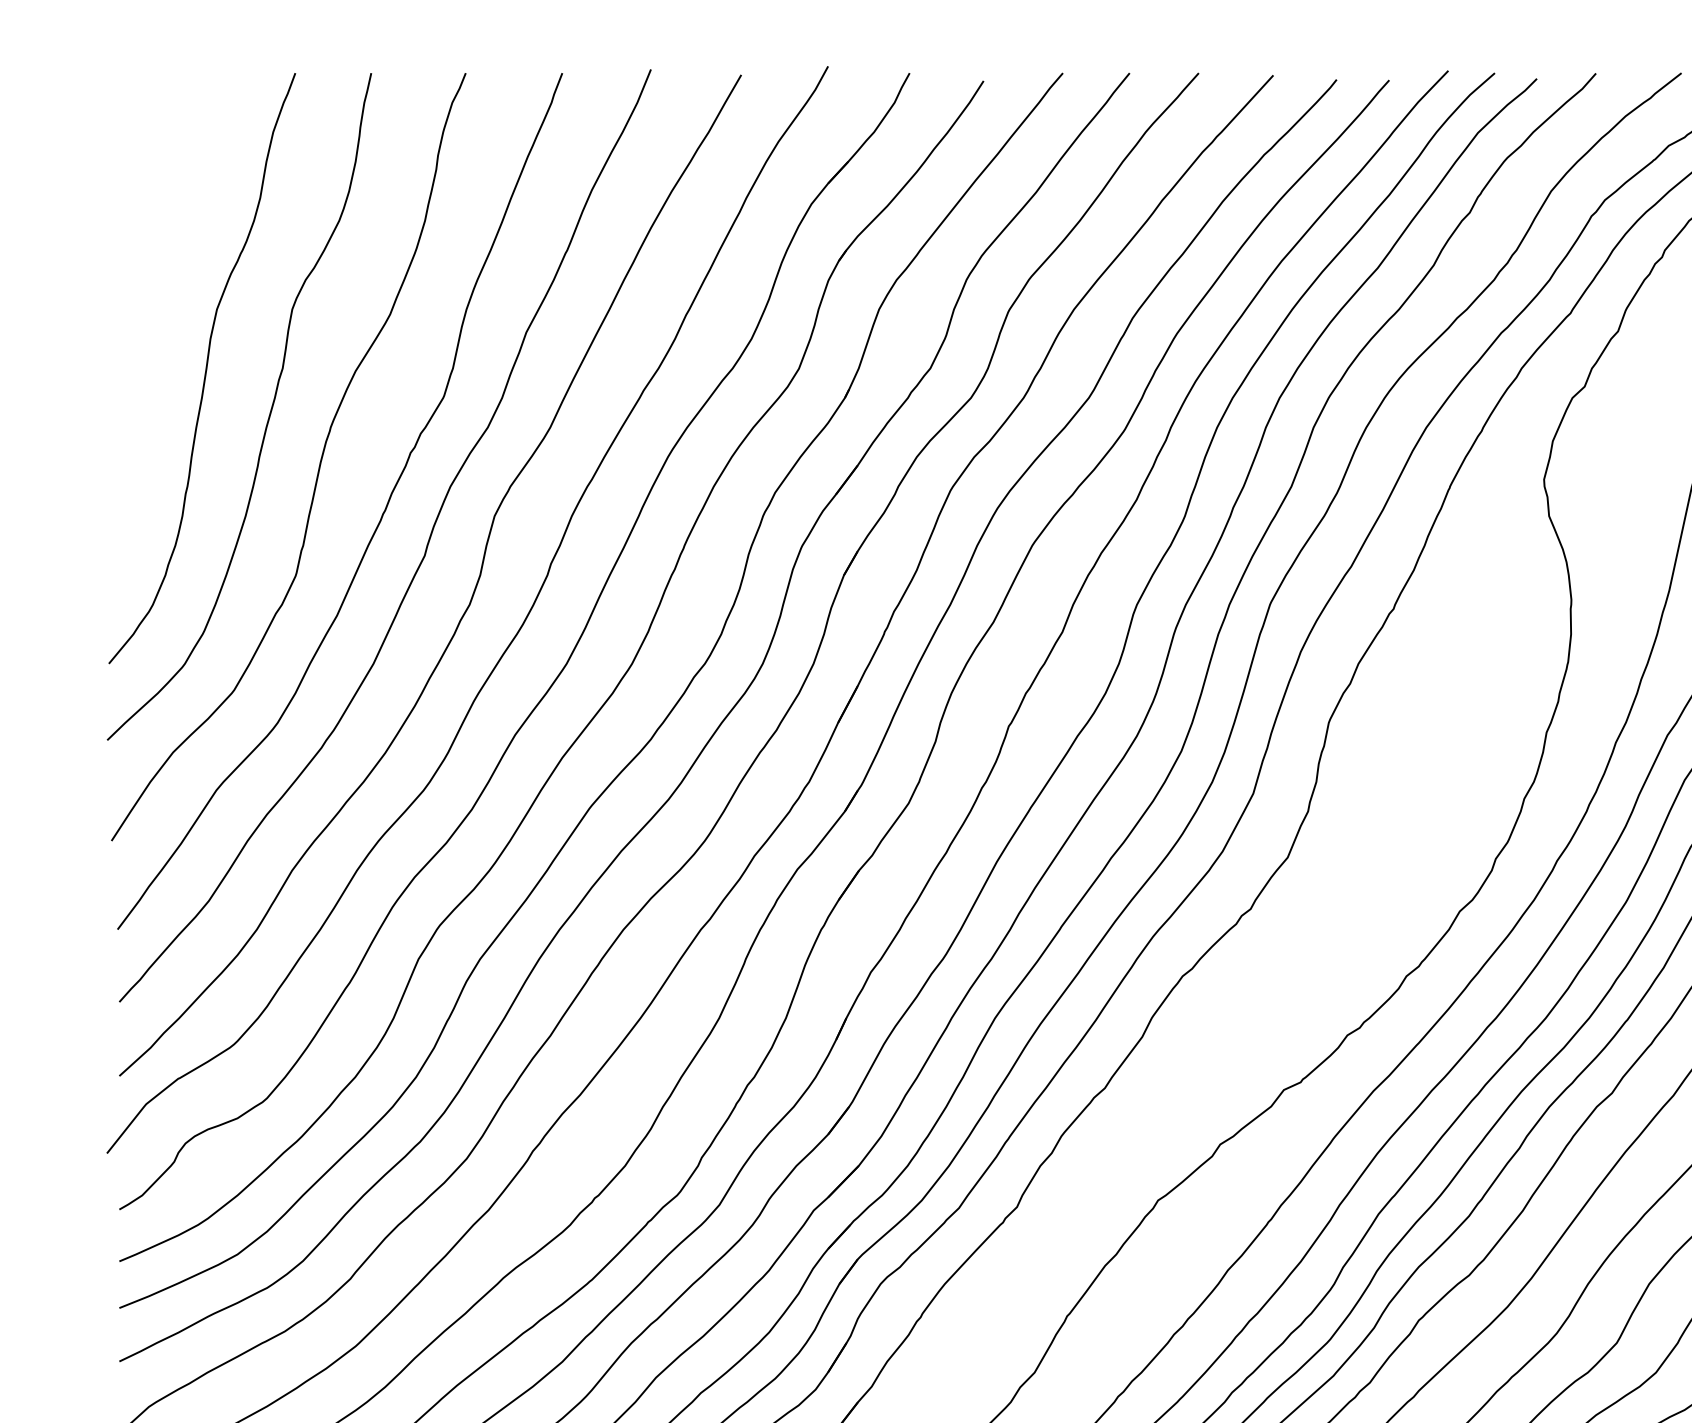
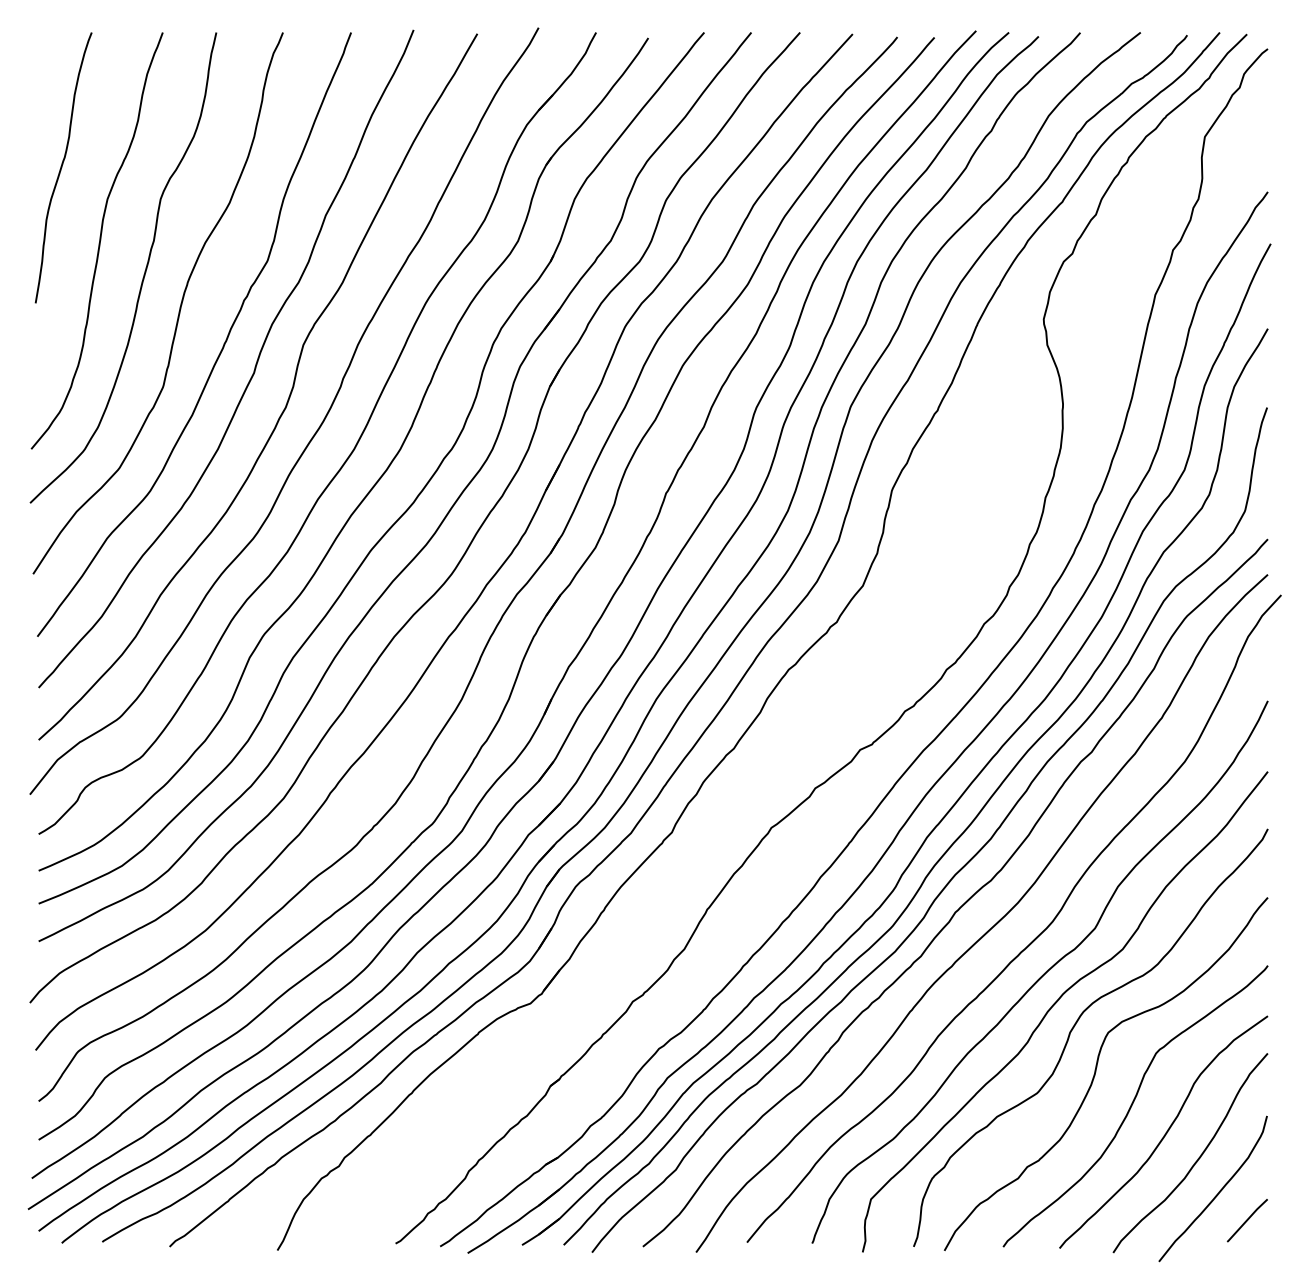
curve: (153, 264) -> (62, 167), added

